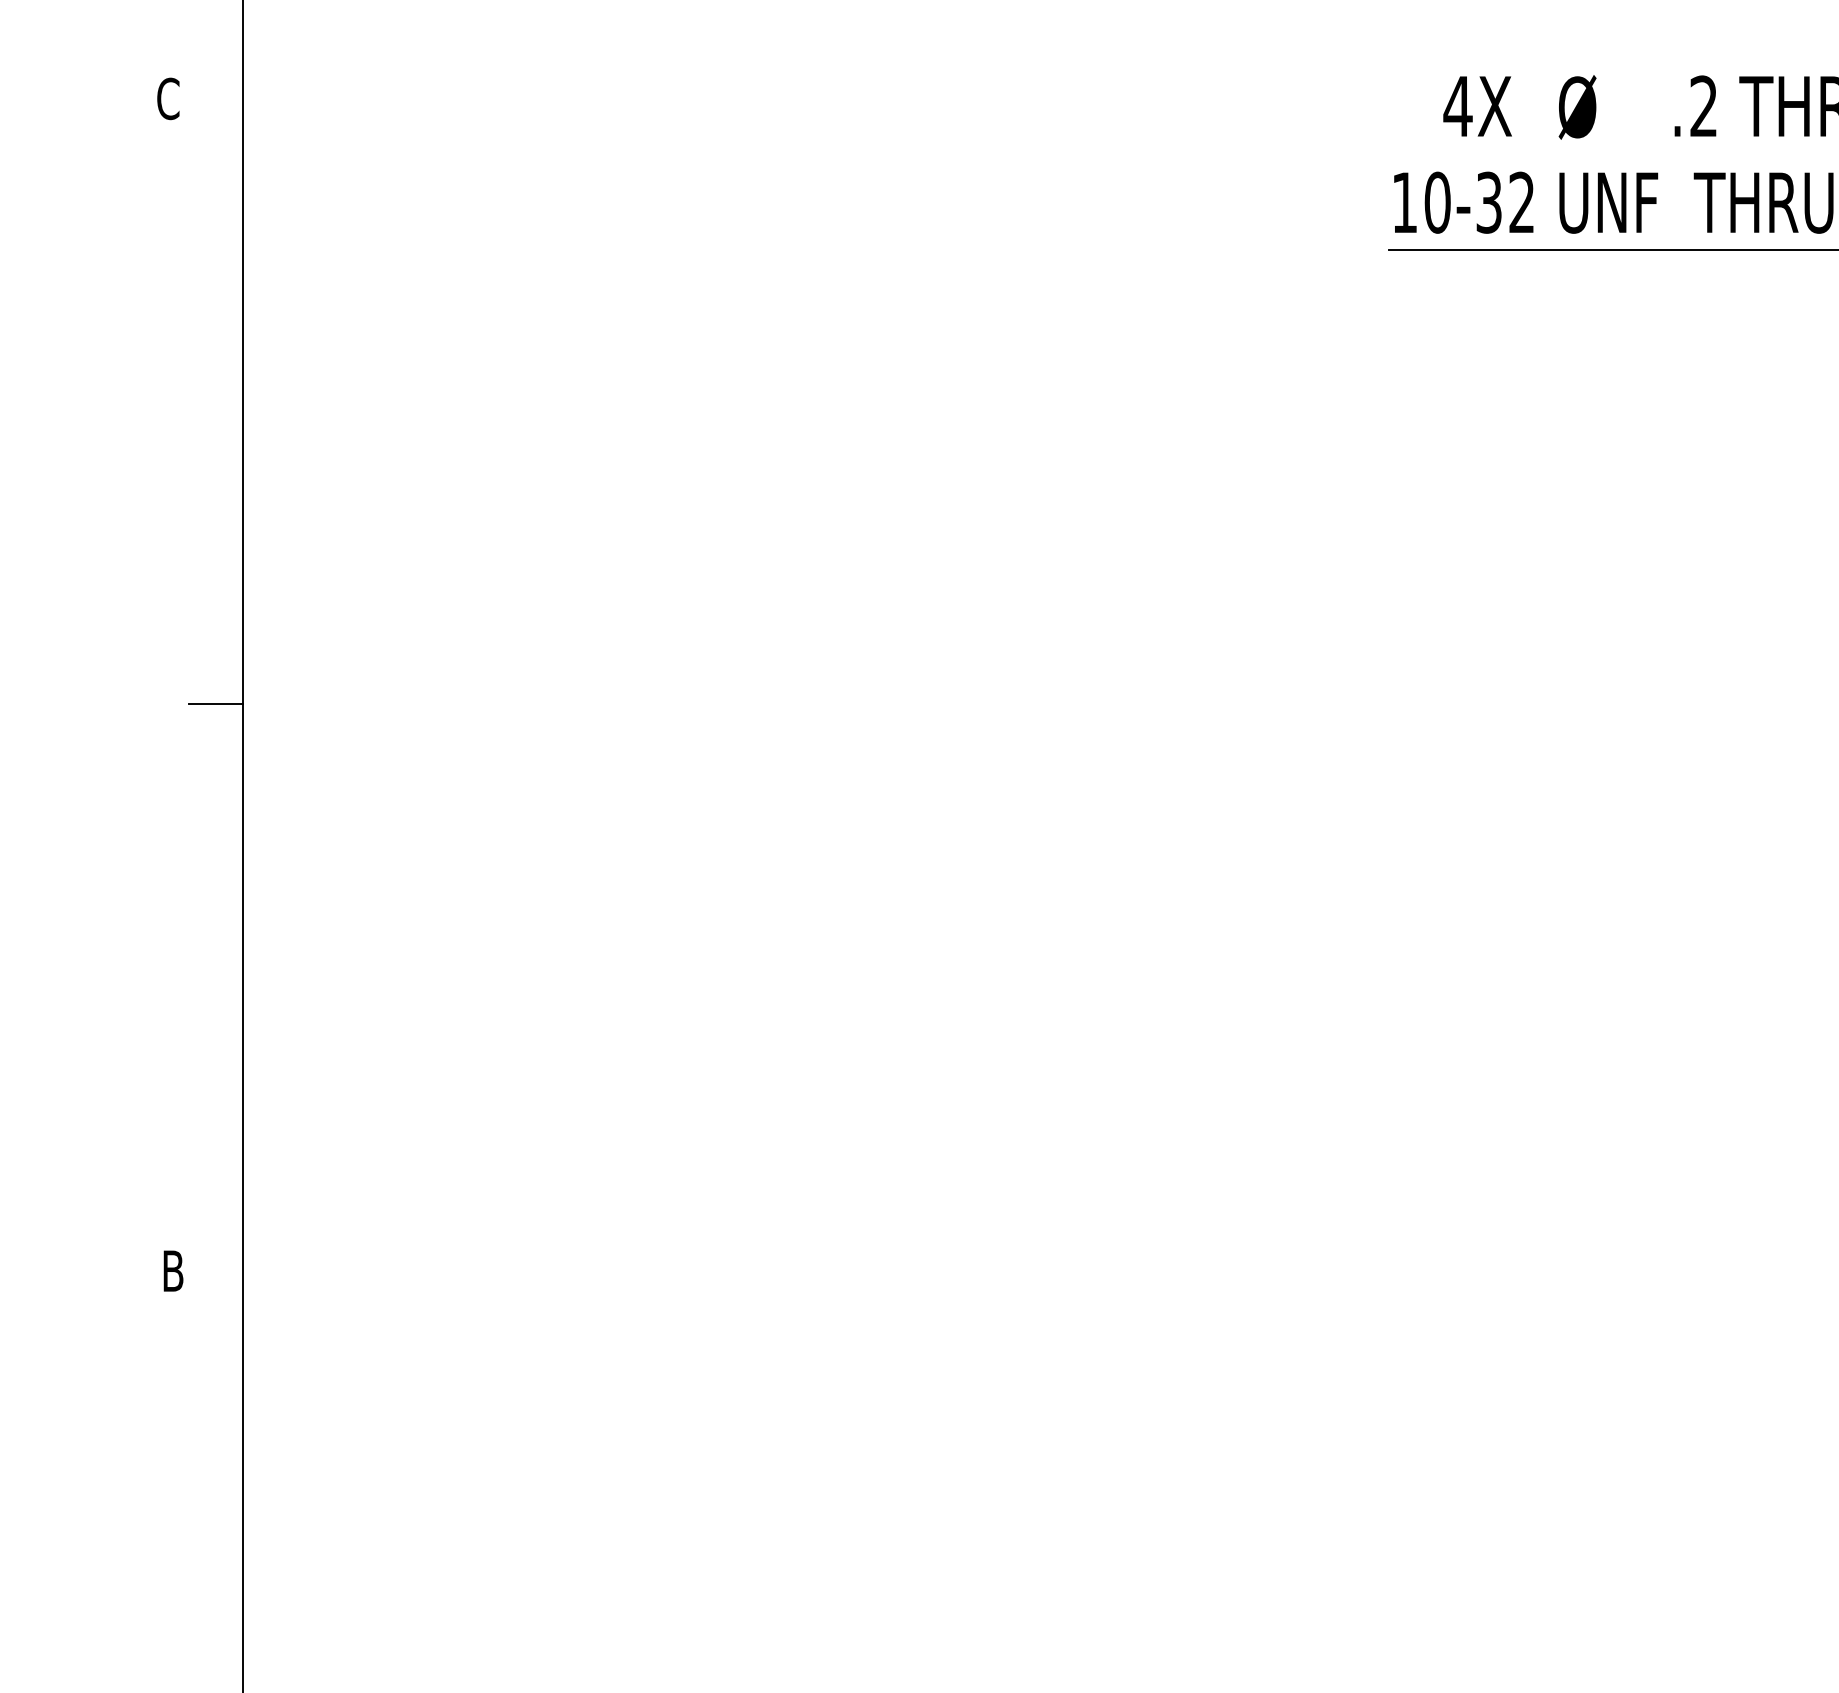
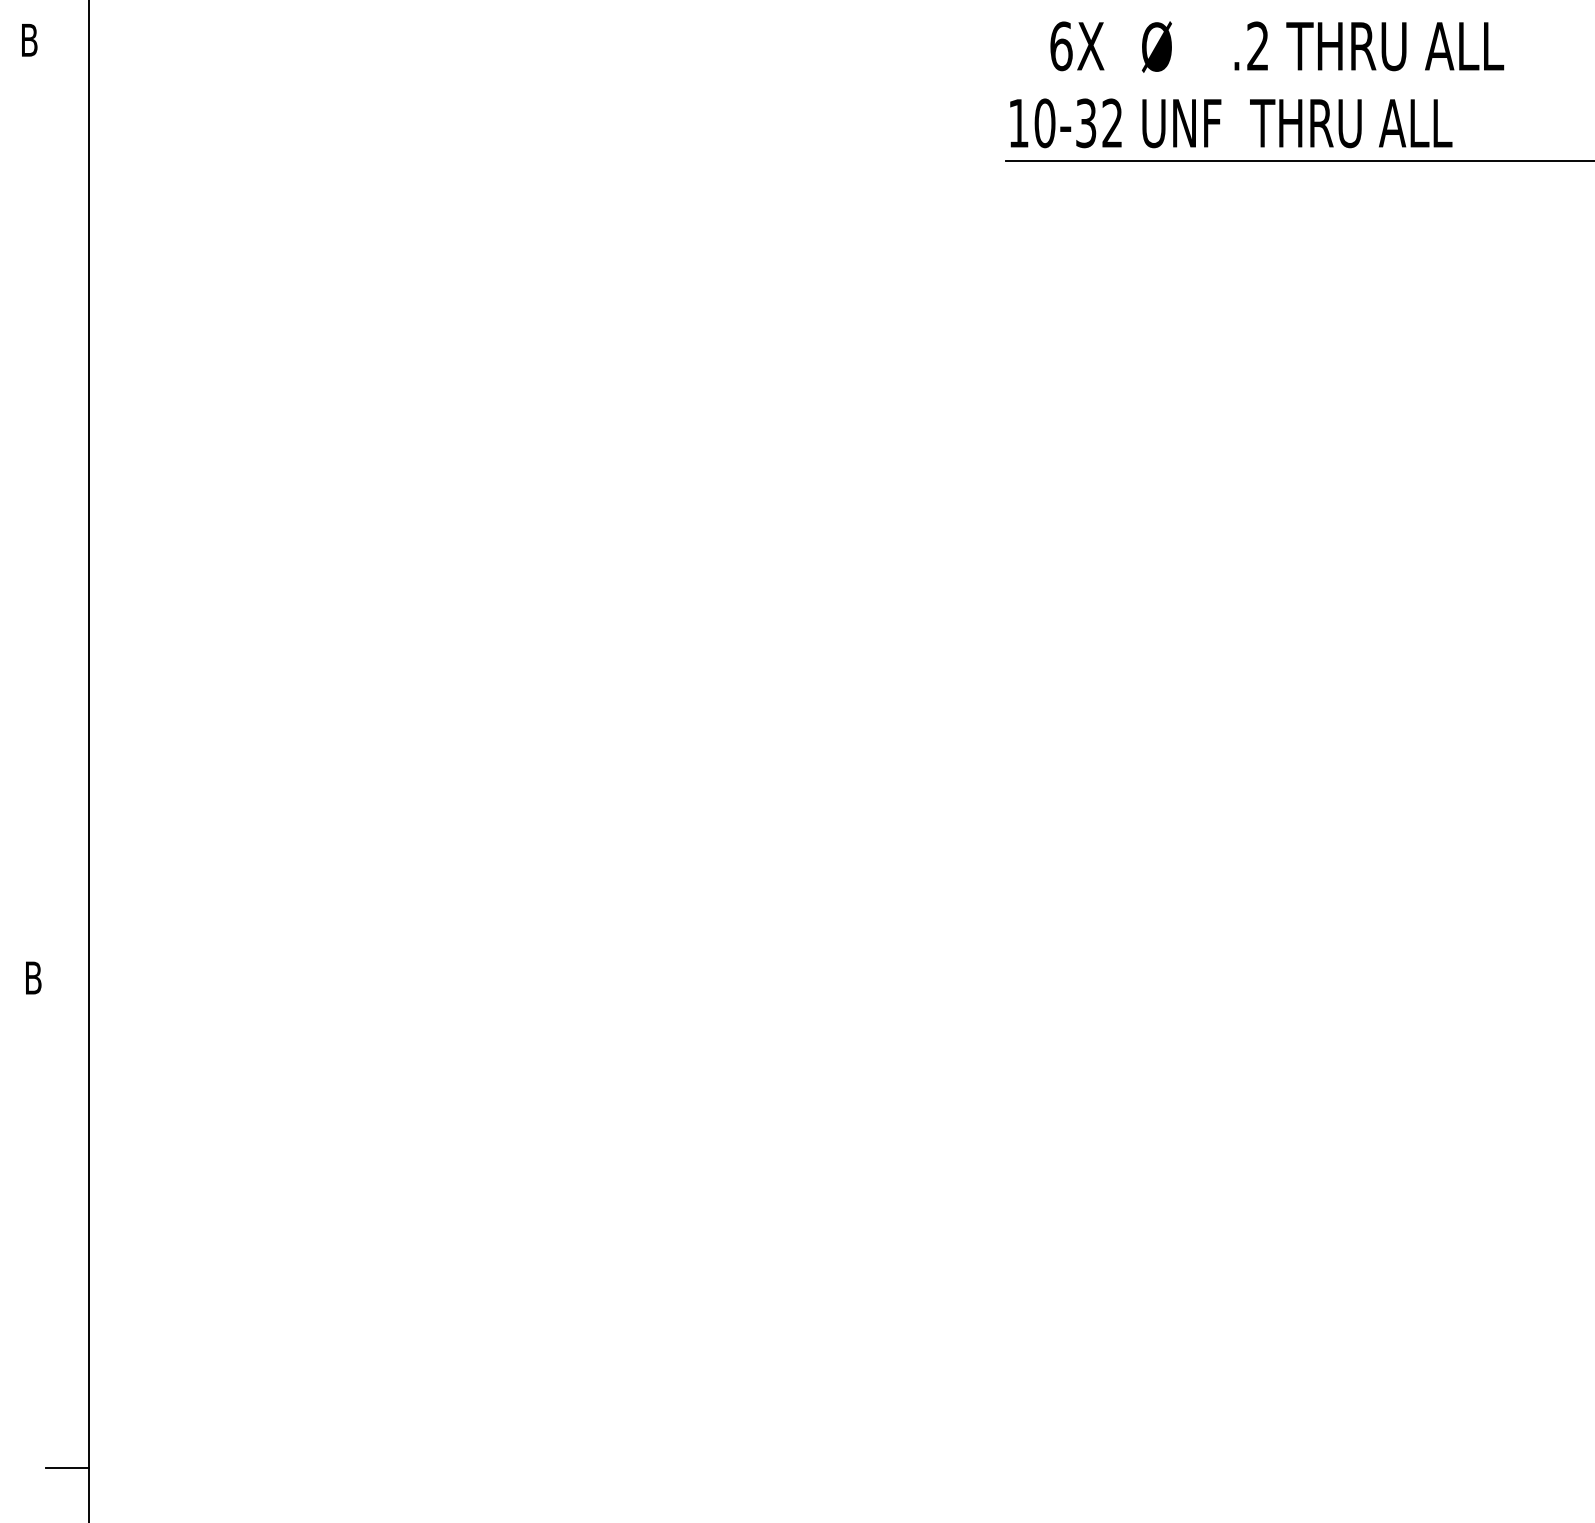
text: (168, 99) -> (29, 40), C -> B
text: (1458, 106) -> (1061, 46), 4X -> 6X
line: (215, 704) -> (67, 524), removed

